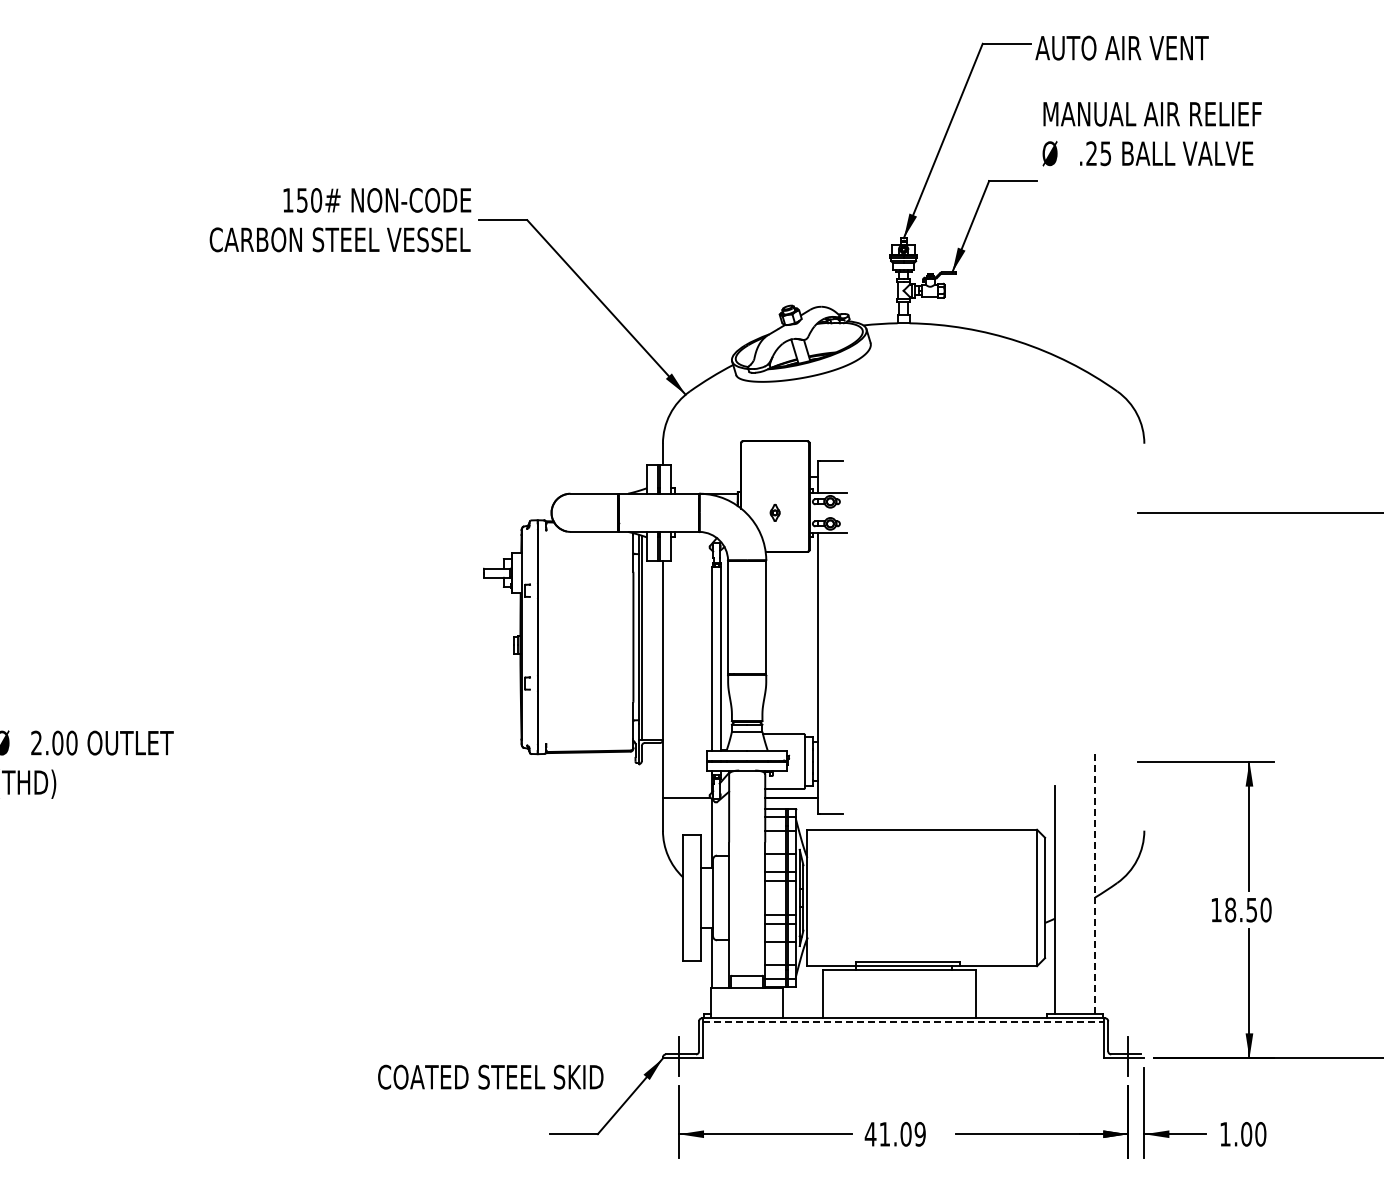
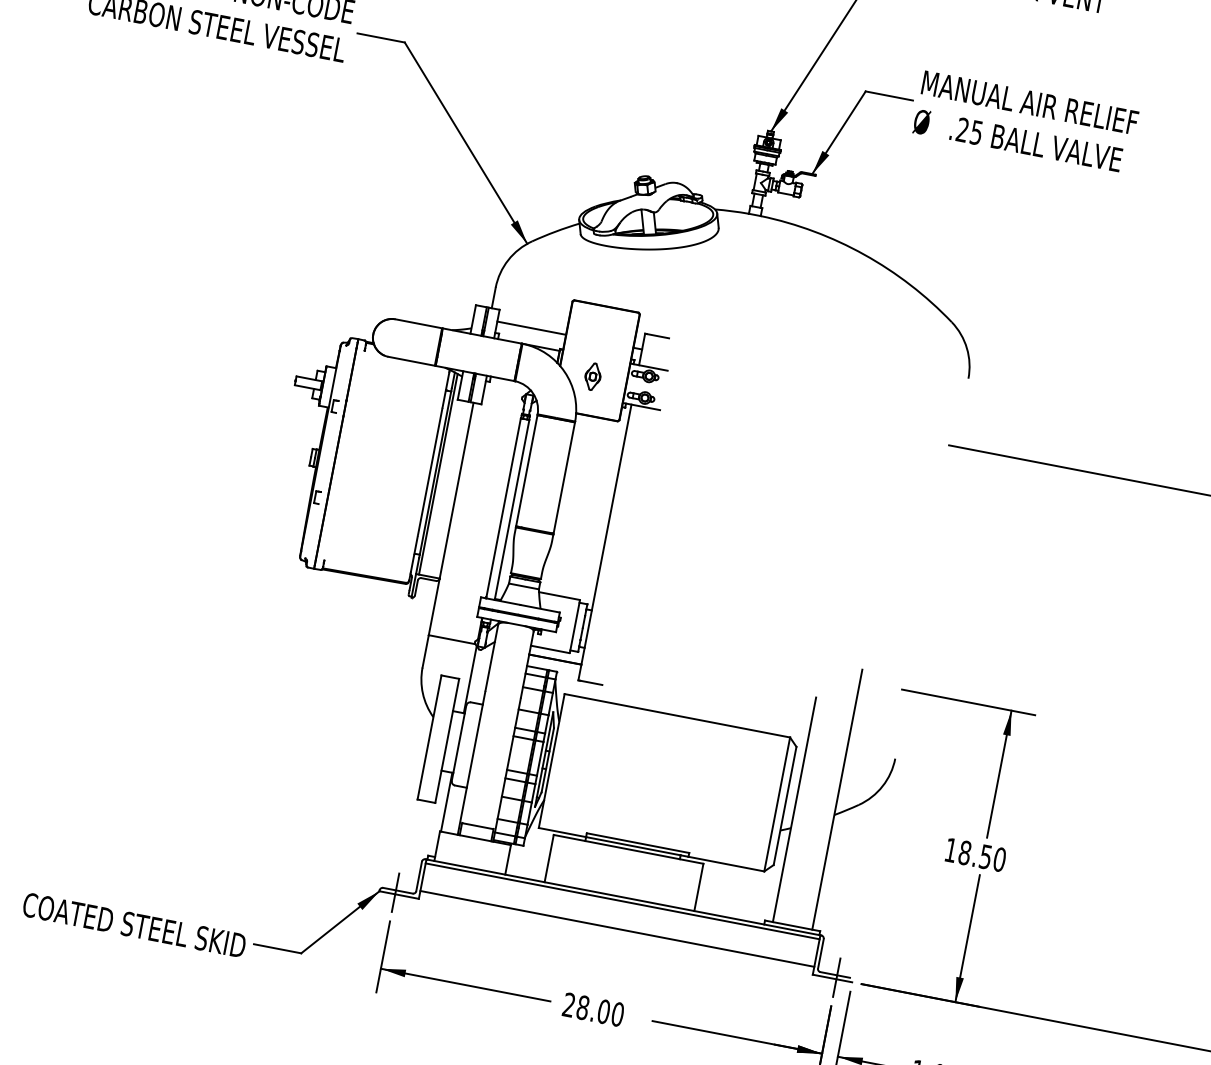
text: (1151, 134) -> (1025, 122), moved
line: (705, 476) -> (531, 327), added
part: (774, 512) -> (592, 376), size x1.67
line: (1095, 881) -> (837, 799), dashed -> solid
line: (903, 1022) -> (622, 901), dashed -> solid
line: (903, 1050) -> (617, 928), added
text: (490, 1076) -> (134, 924), moved
text: (894, 1134) -> (592, 1009), 41.09 -> 28.00

